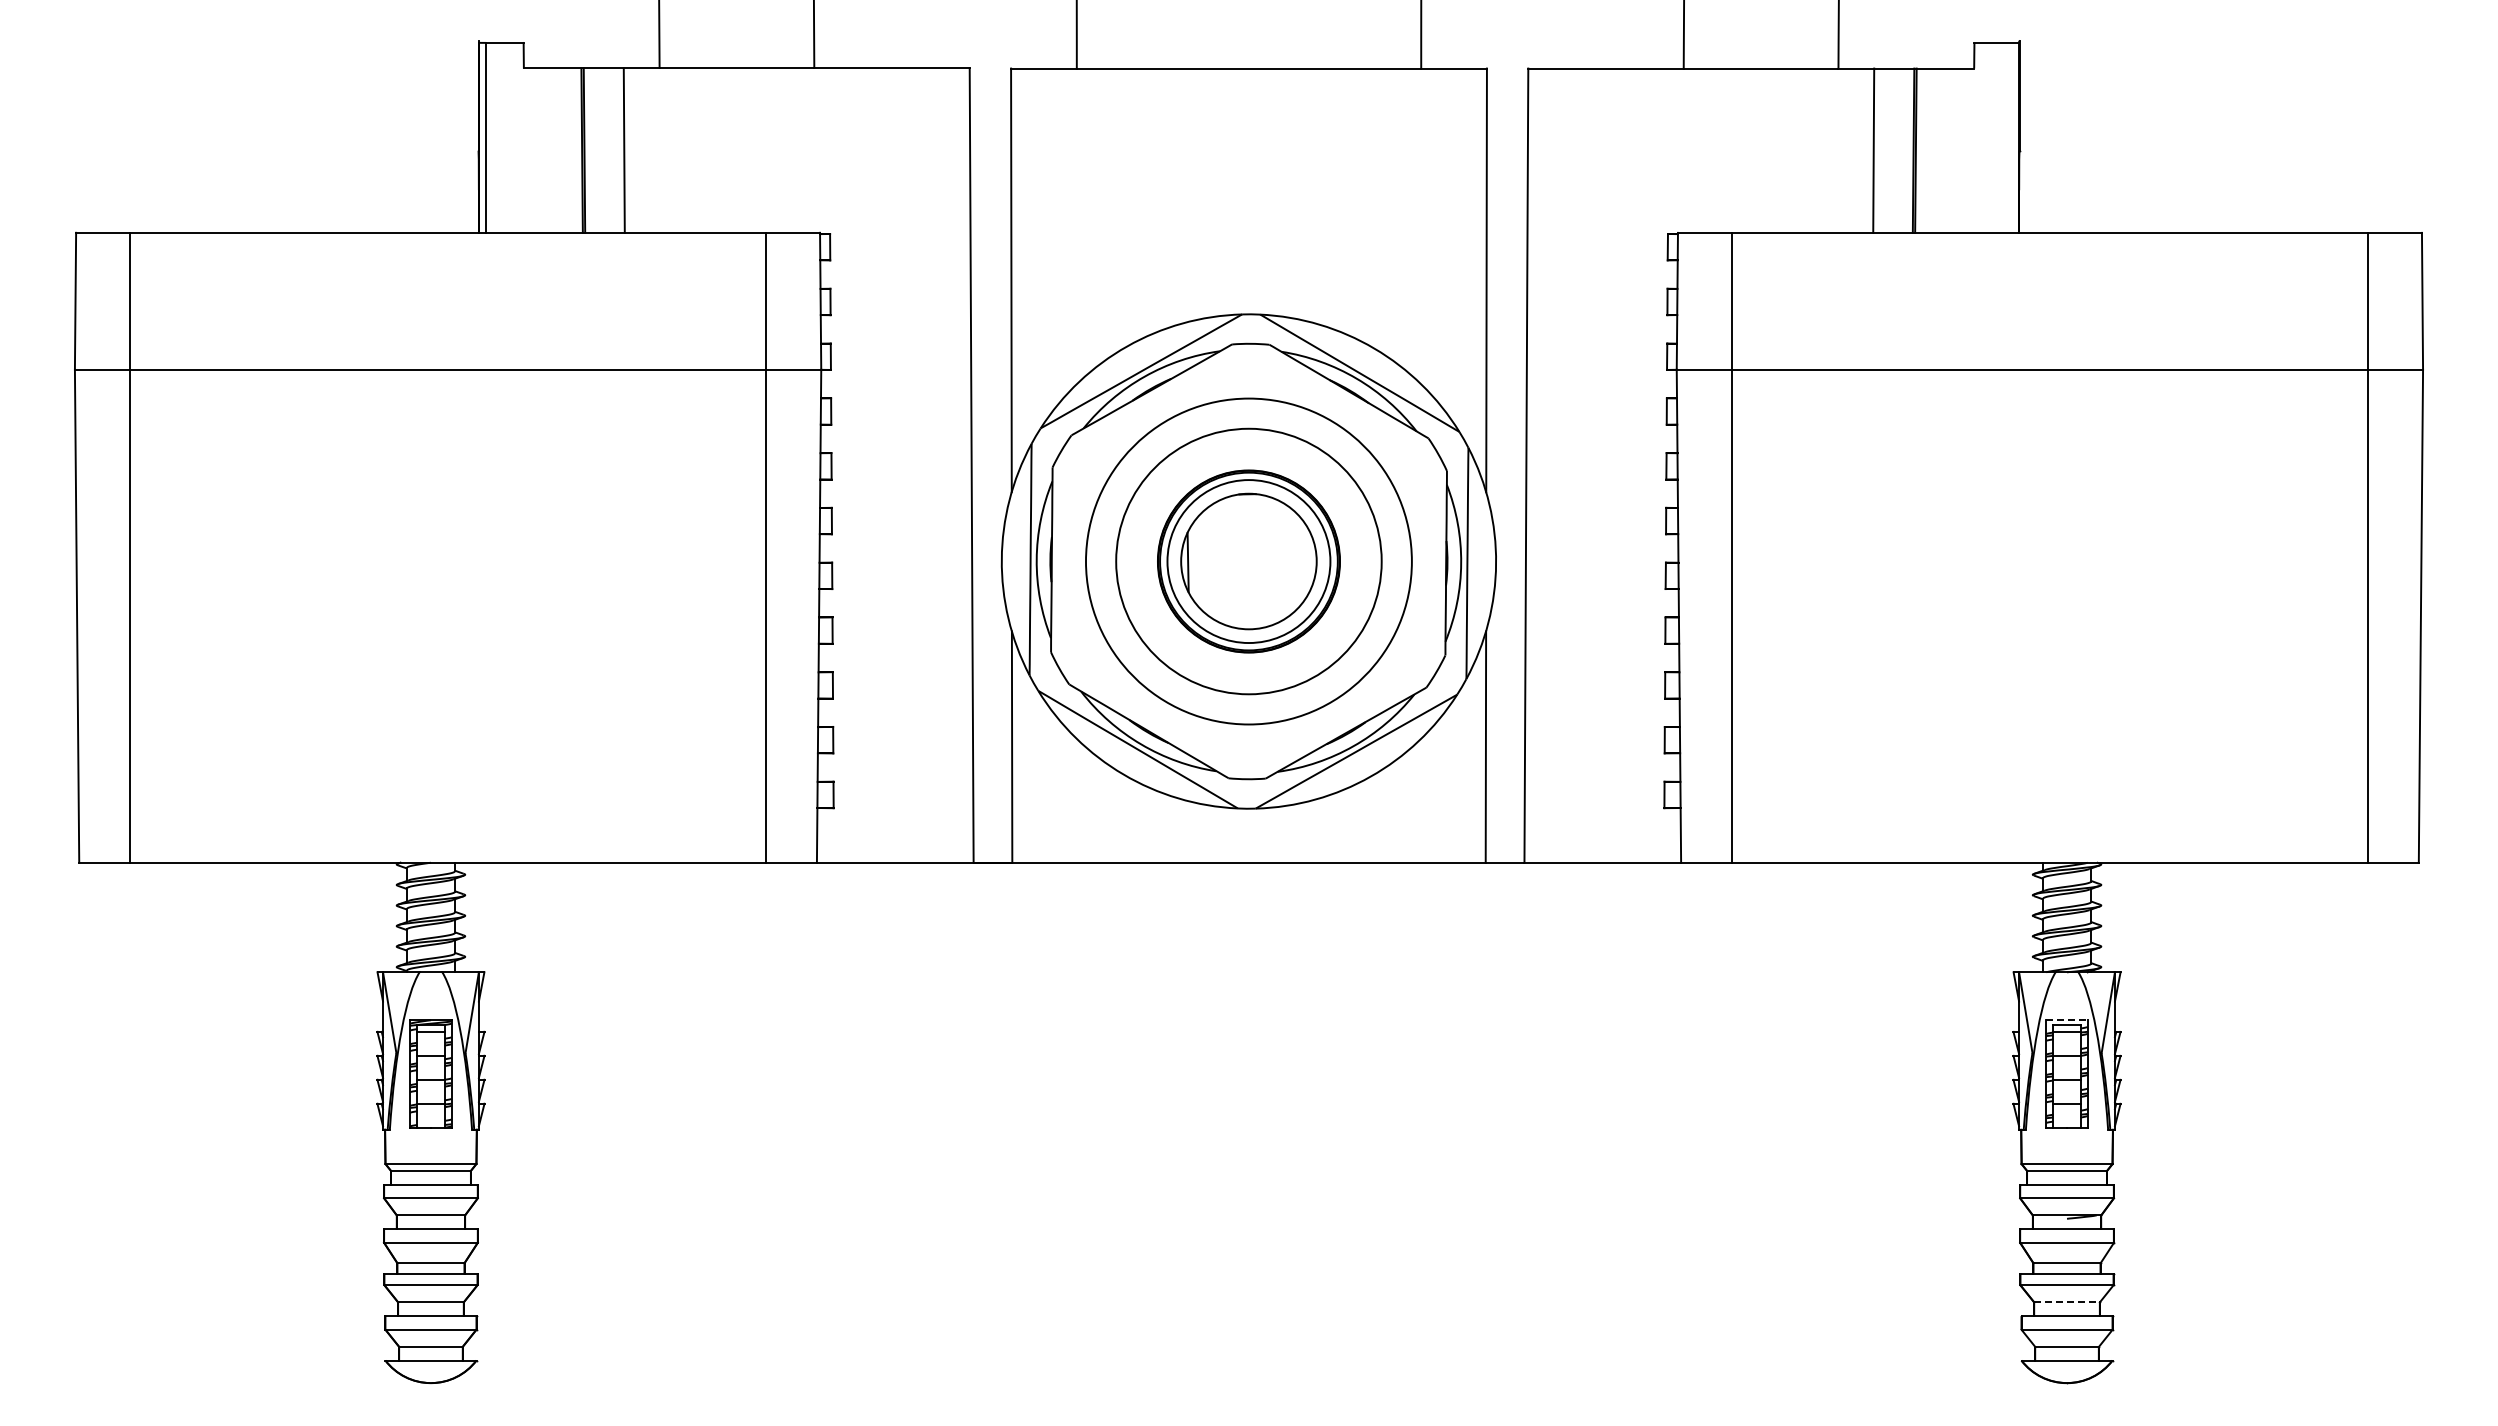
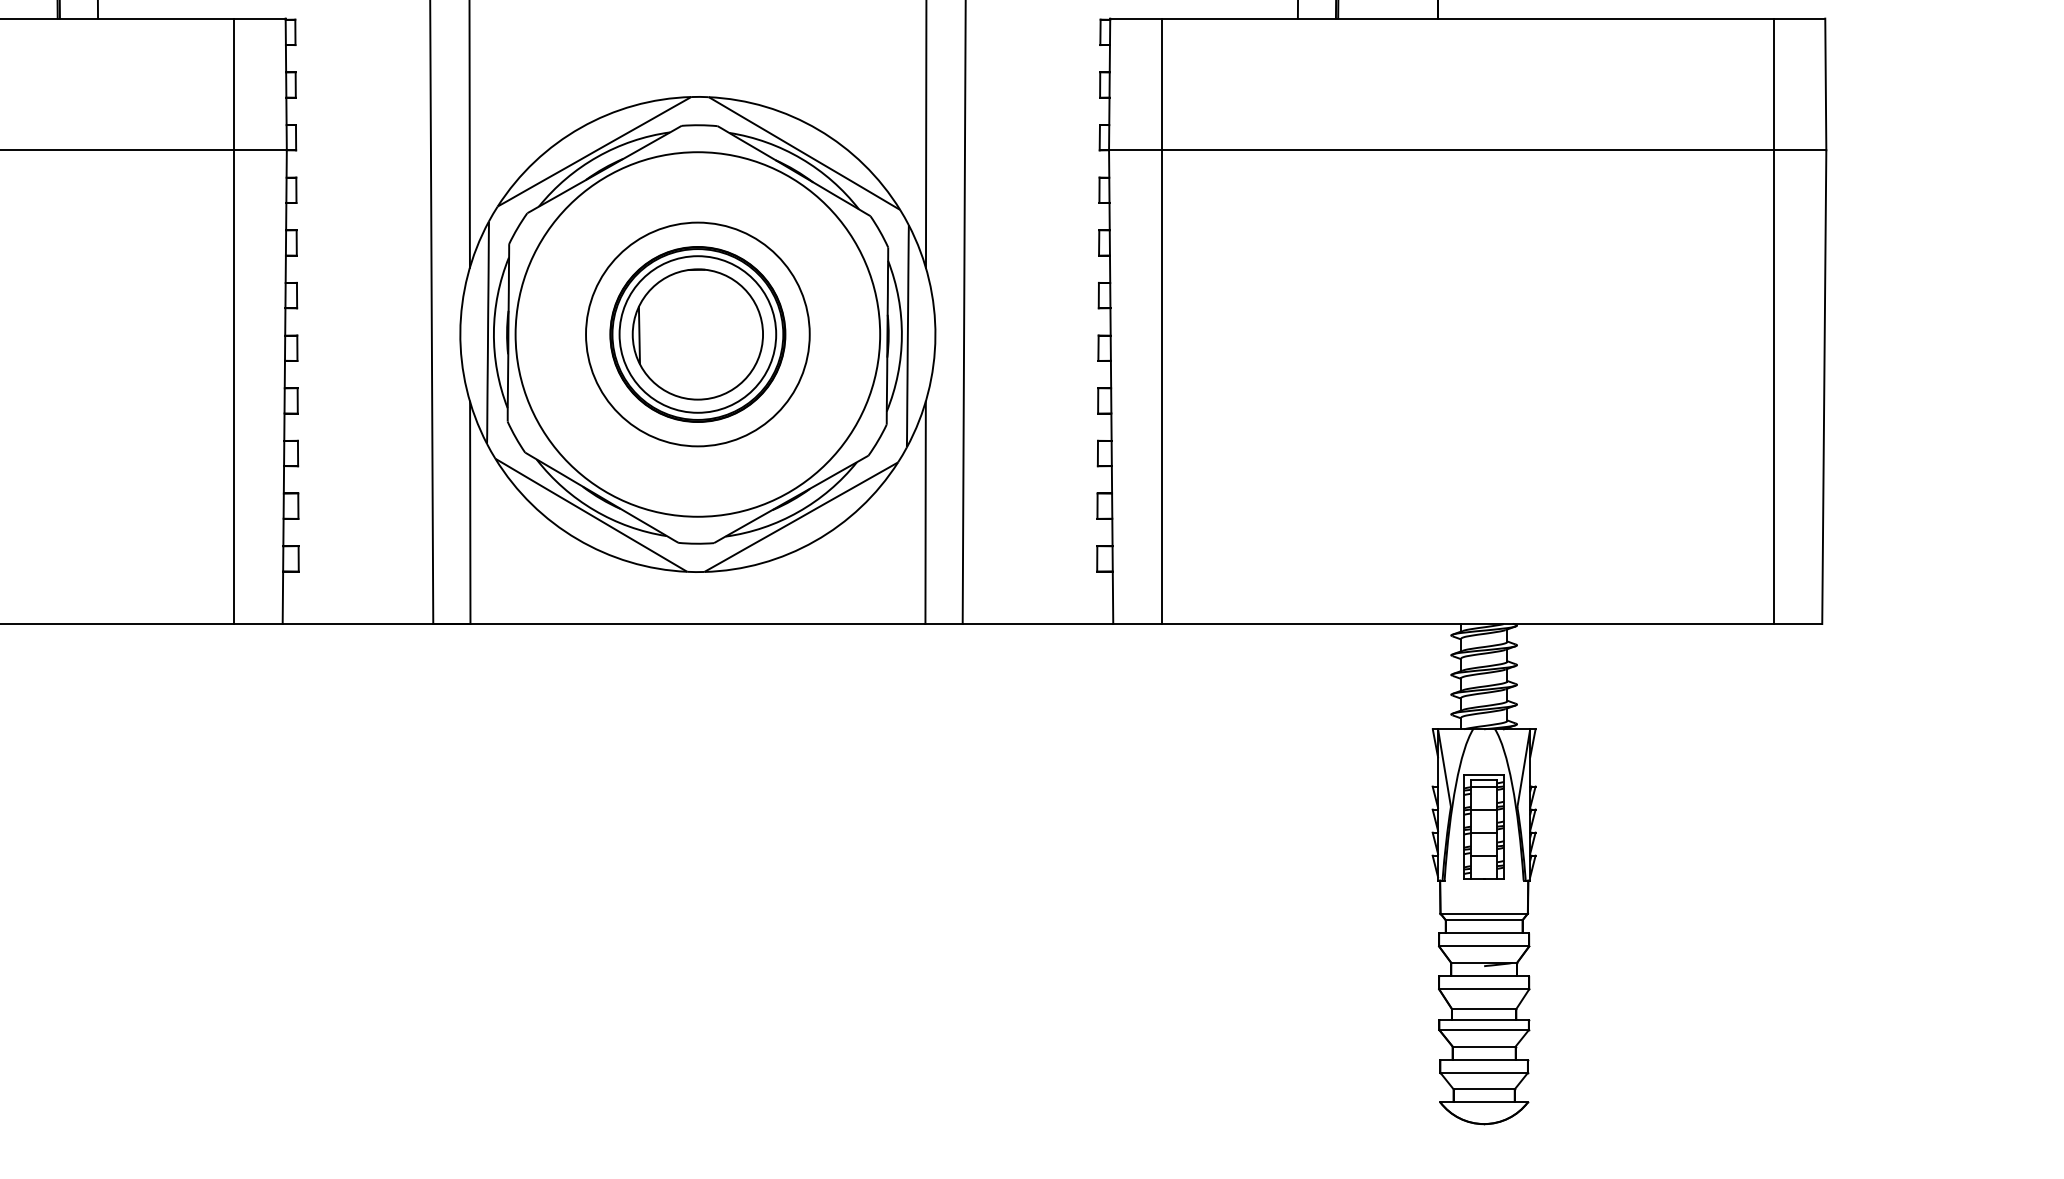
circle: (1248, 561) -> (697, 334), size x0.71
circle: (1248, 561) -> (697, 334), size x1.43
line: (2067, 1020) -> (1484, 775), dashed -> solid
line: (2067, 1302) -> (1484, 1046), dashed -> solid

